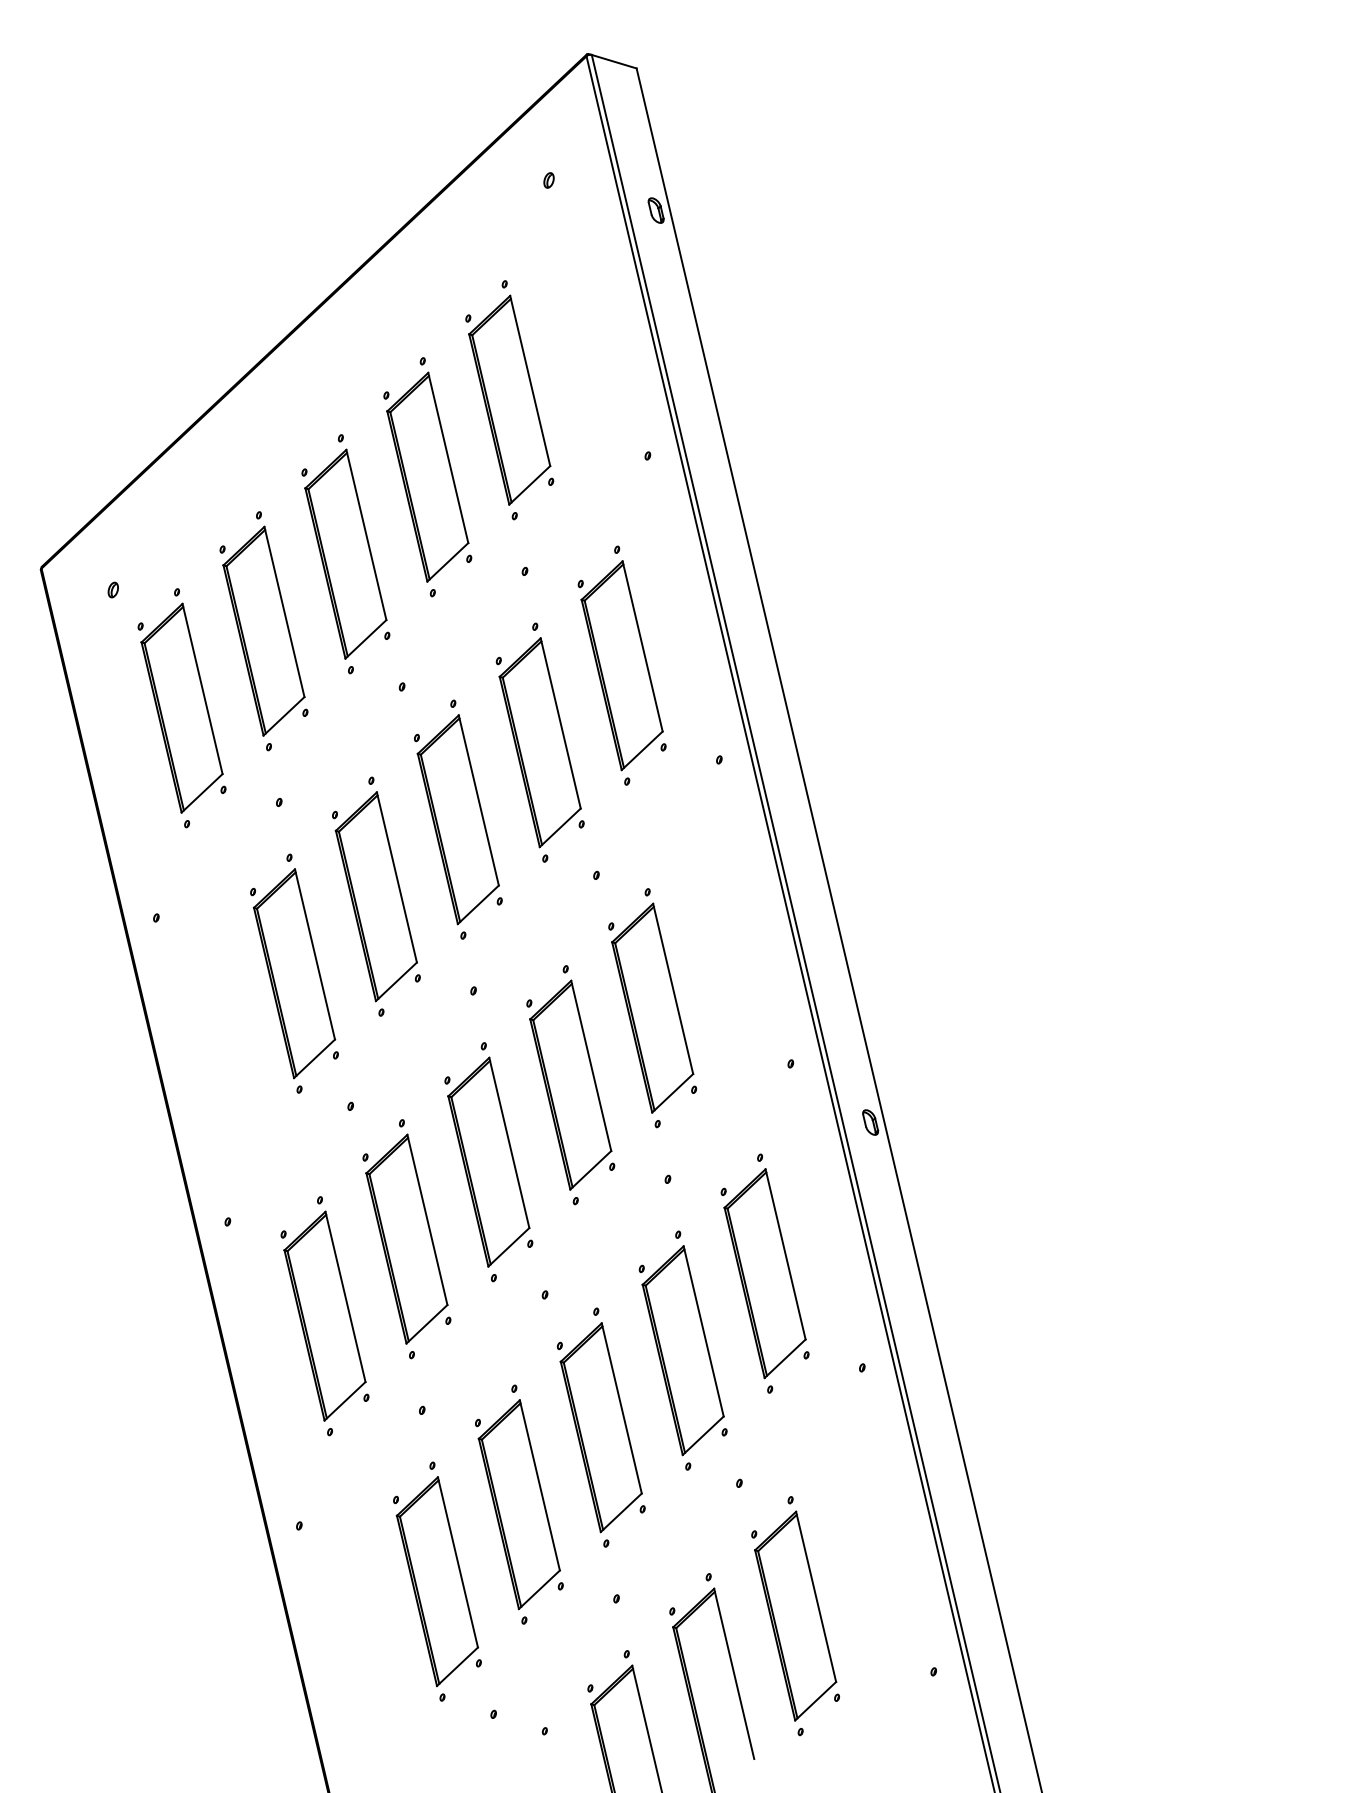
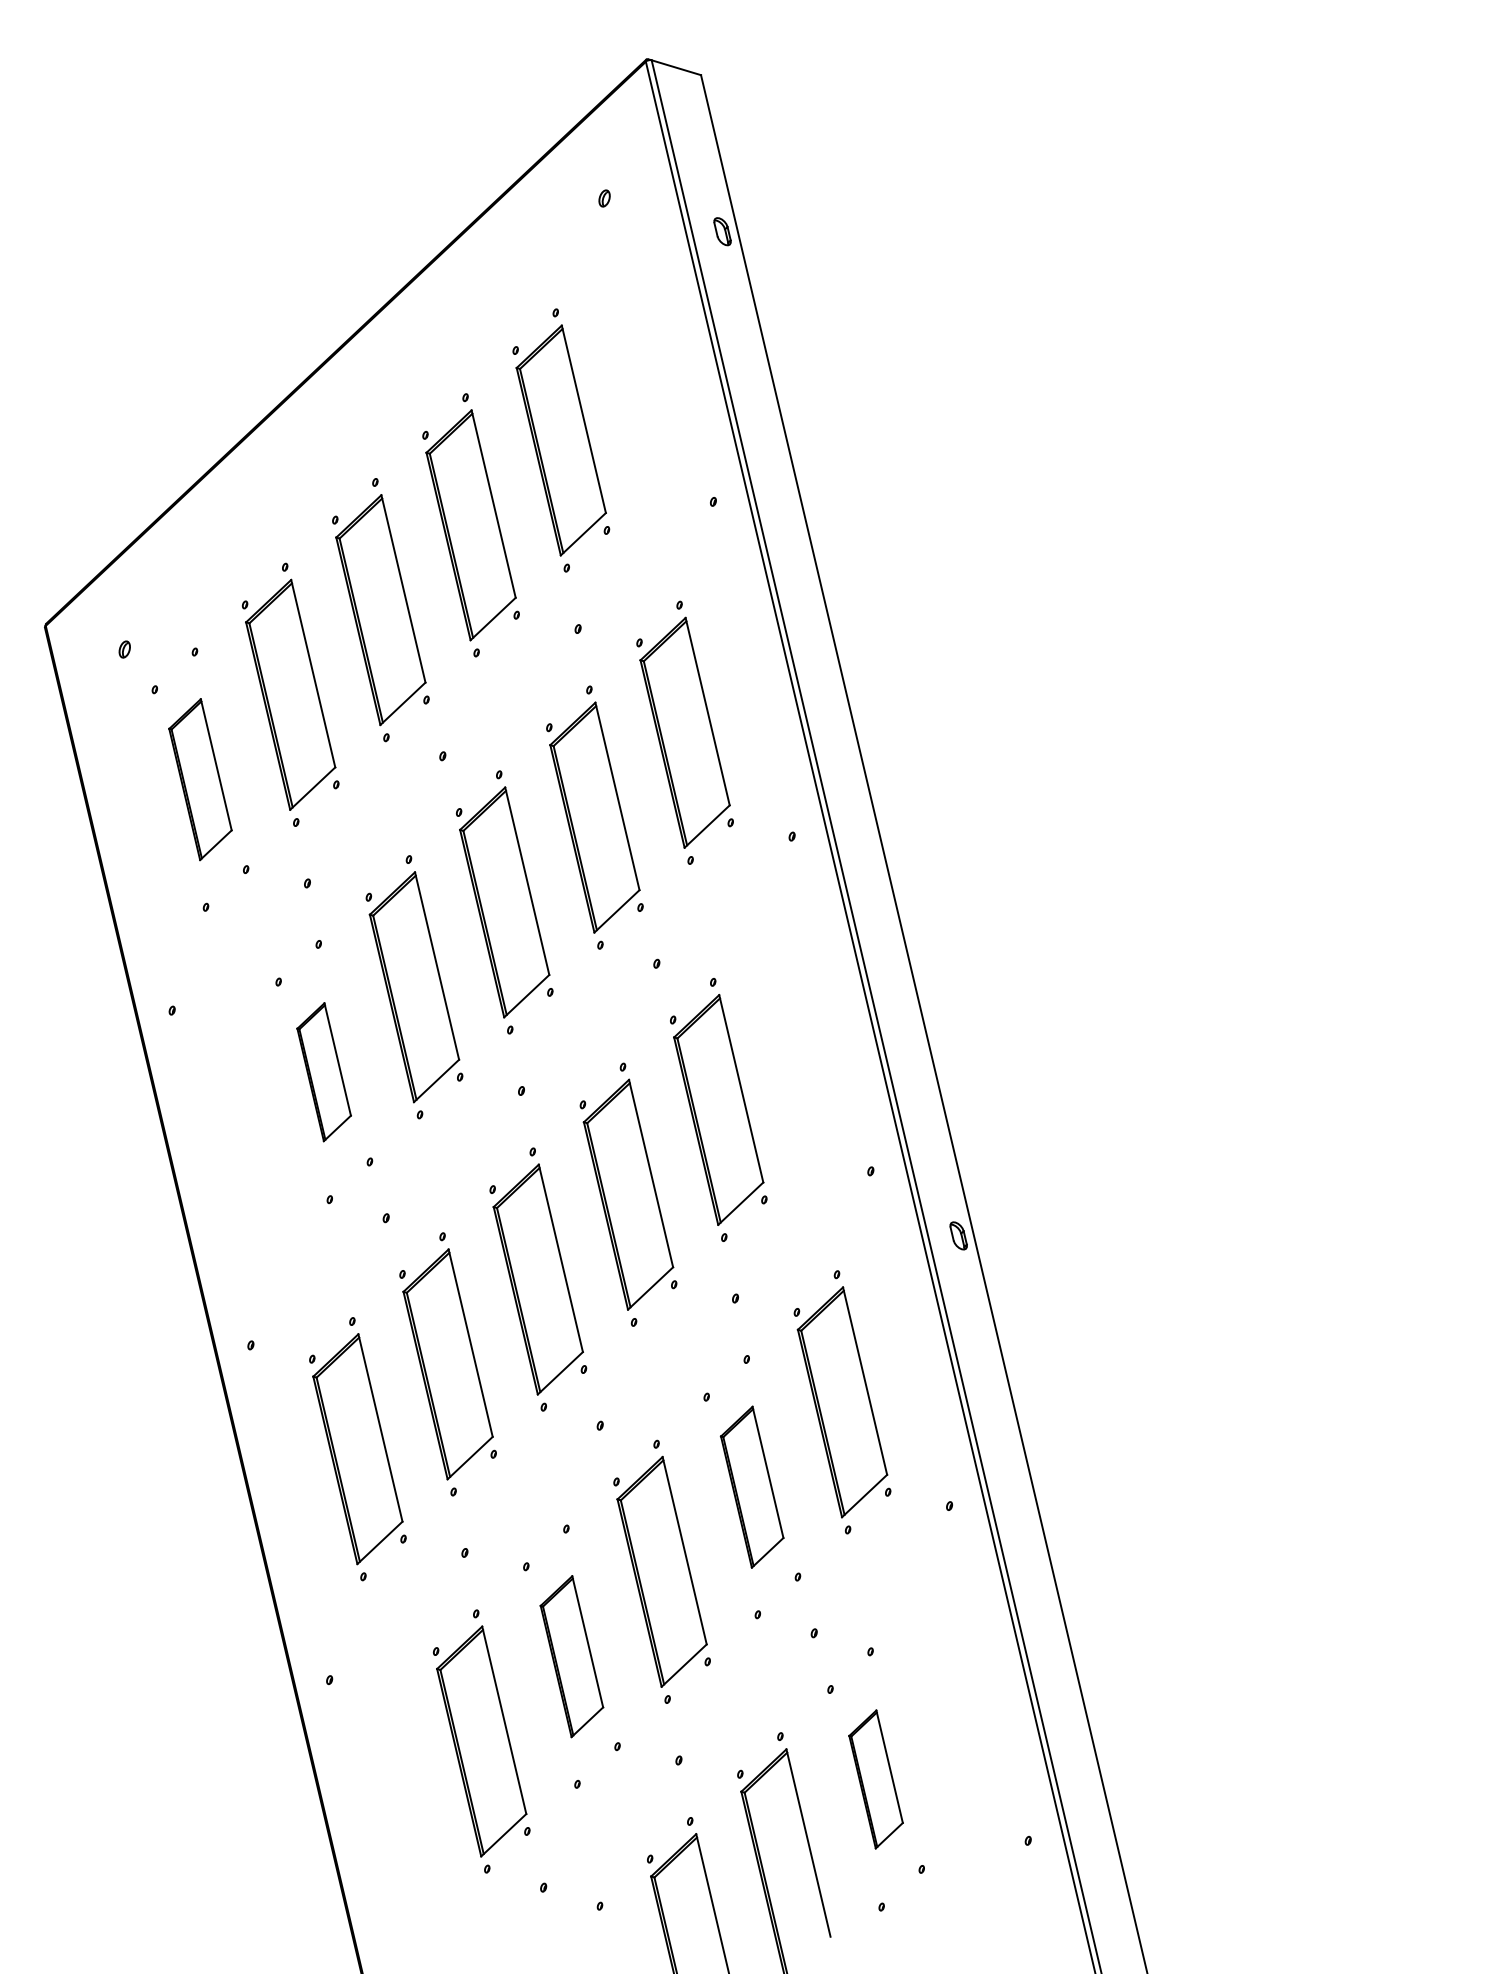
part: (182, 708) -> (200, 779), size x0.7
part: (293, 974) -> (323, 1072), size x0.6
part: (682, 1351) -> (751, 1487), size x0.7
part: (518, 1504) -> (571, 1656), size x0.7
part: (795, 1616) -> (875, 1779), size x0.6

